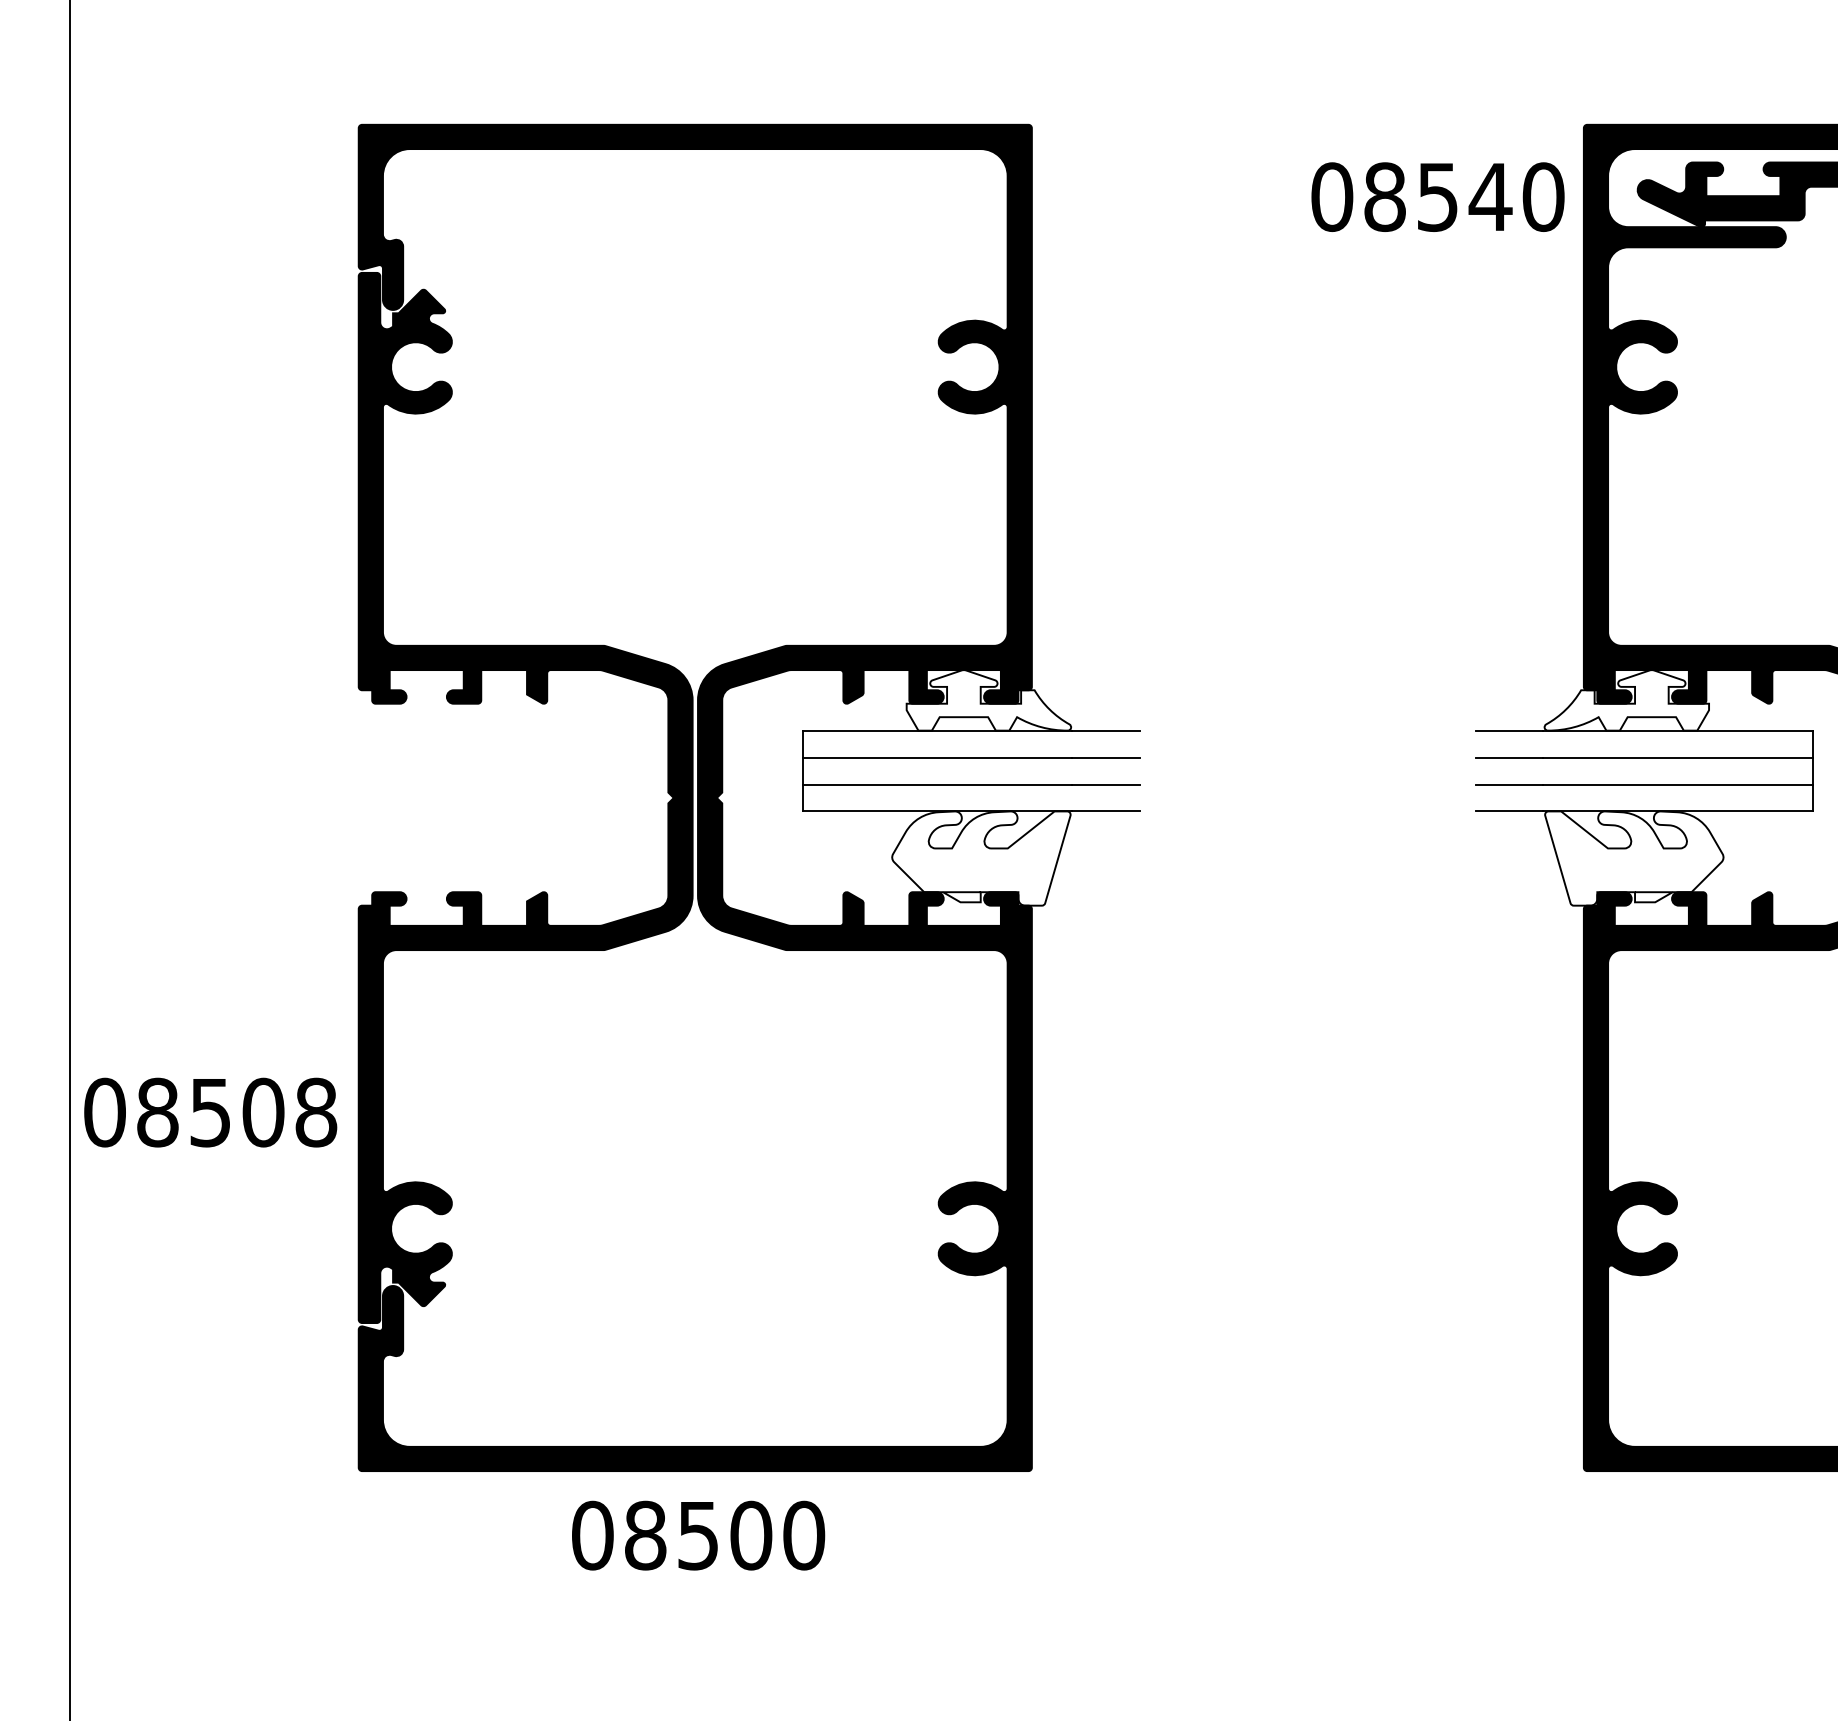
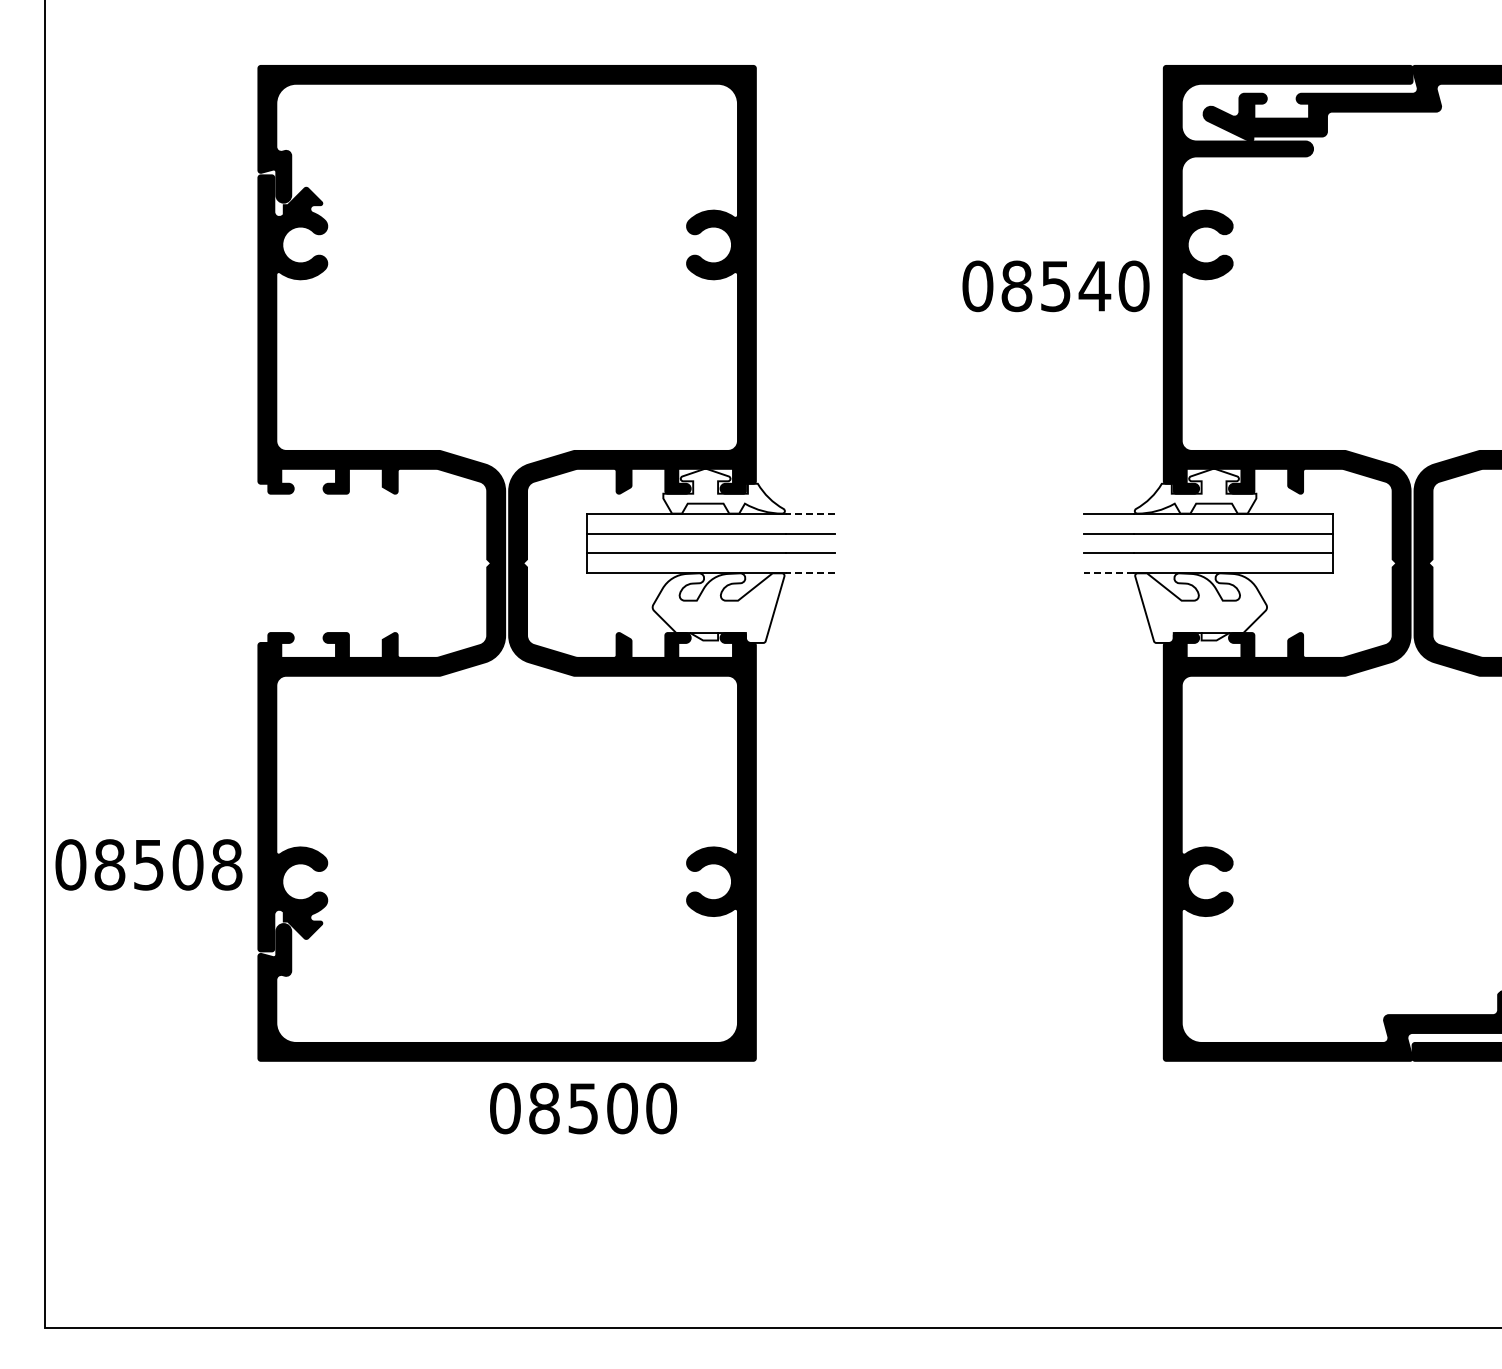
text: (1437, 197) -> (1055, 286), moved
line: (1105, 730) -> (810, 513), solid -> dashed
line: (1105, 811) -> (810, 573), solid -> dashed
line: (1510, 811) -> (1109, 573), solid -> dashed
text: (210, 1112) -> (148, 864), moved
text: (698, 1535) -> (583, 1108), moved

